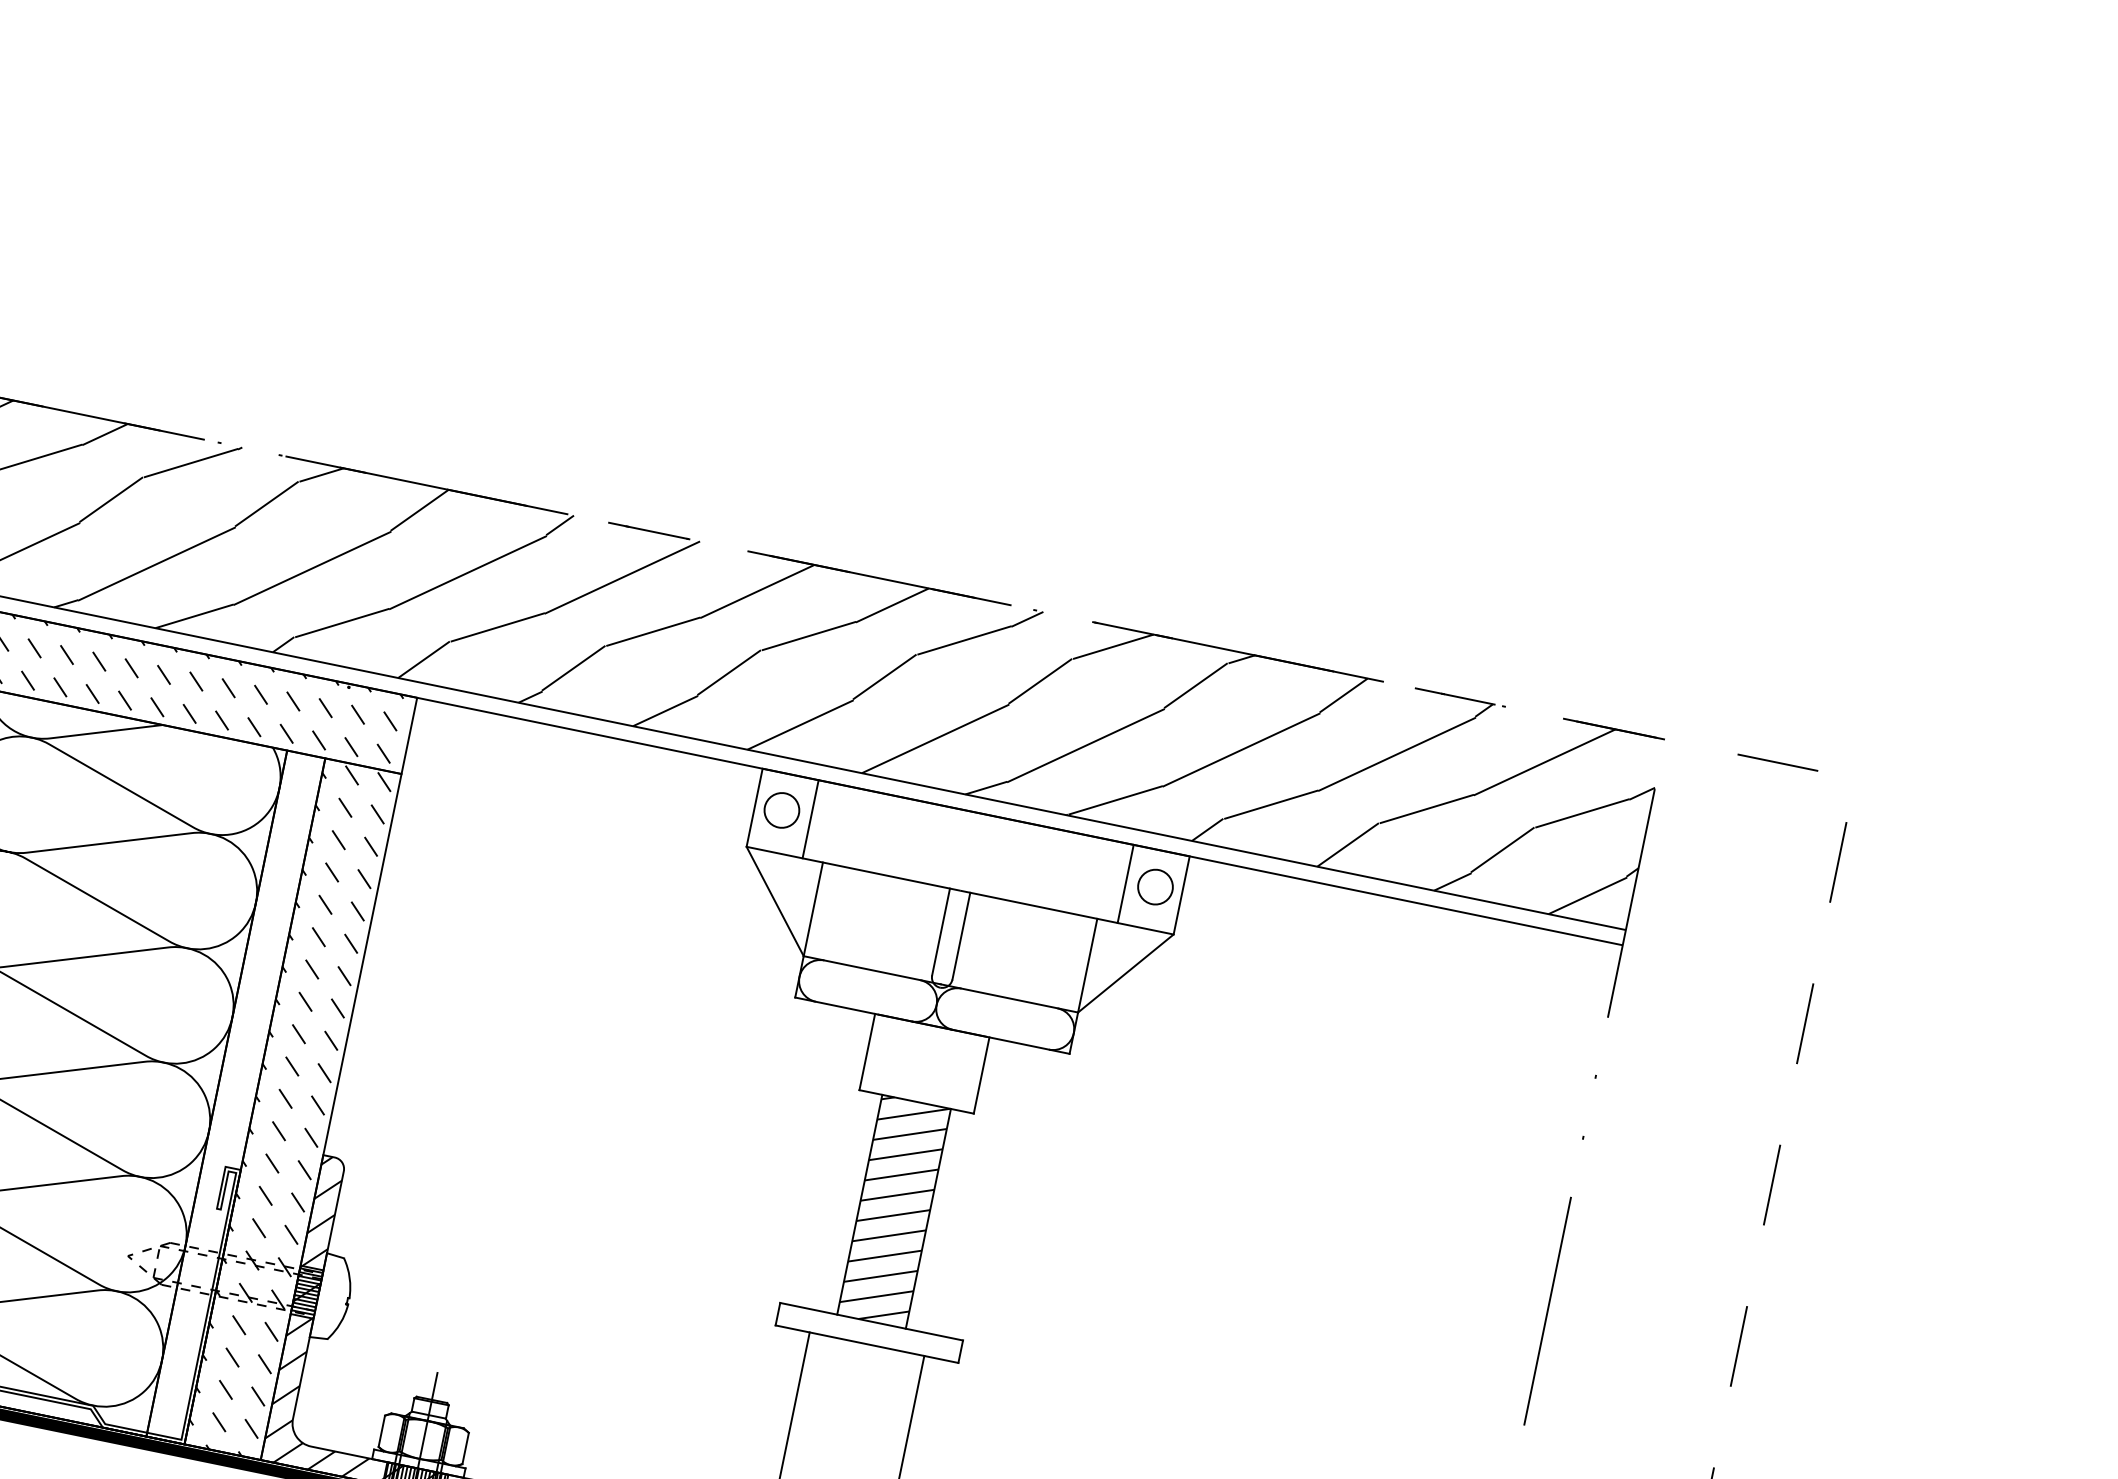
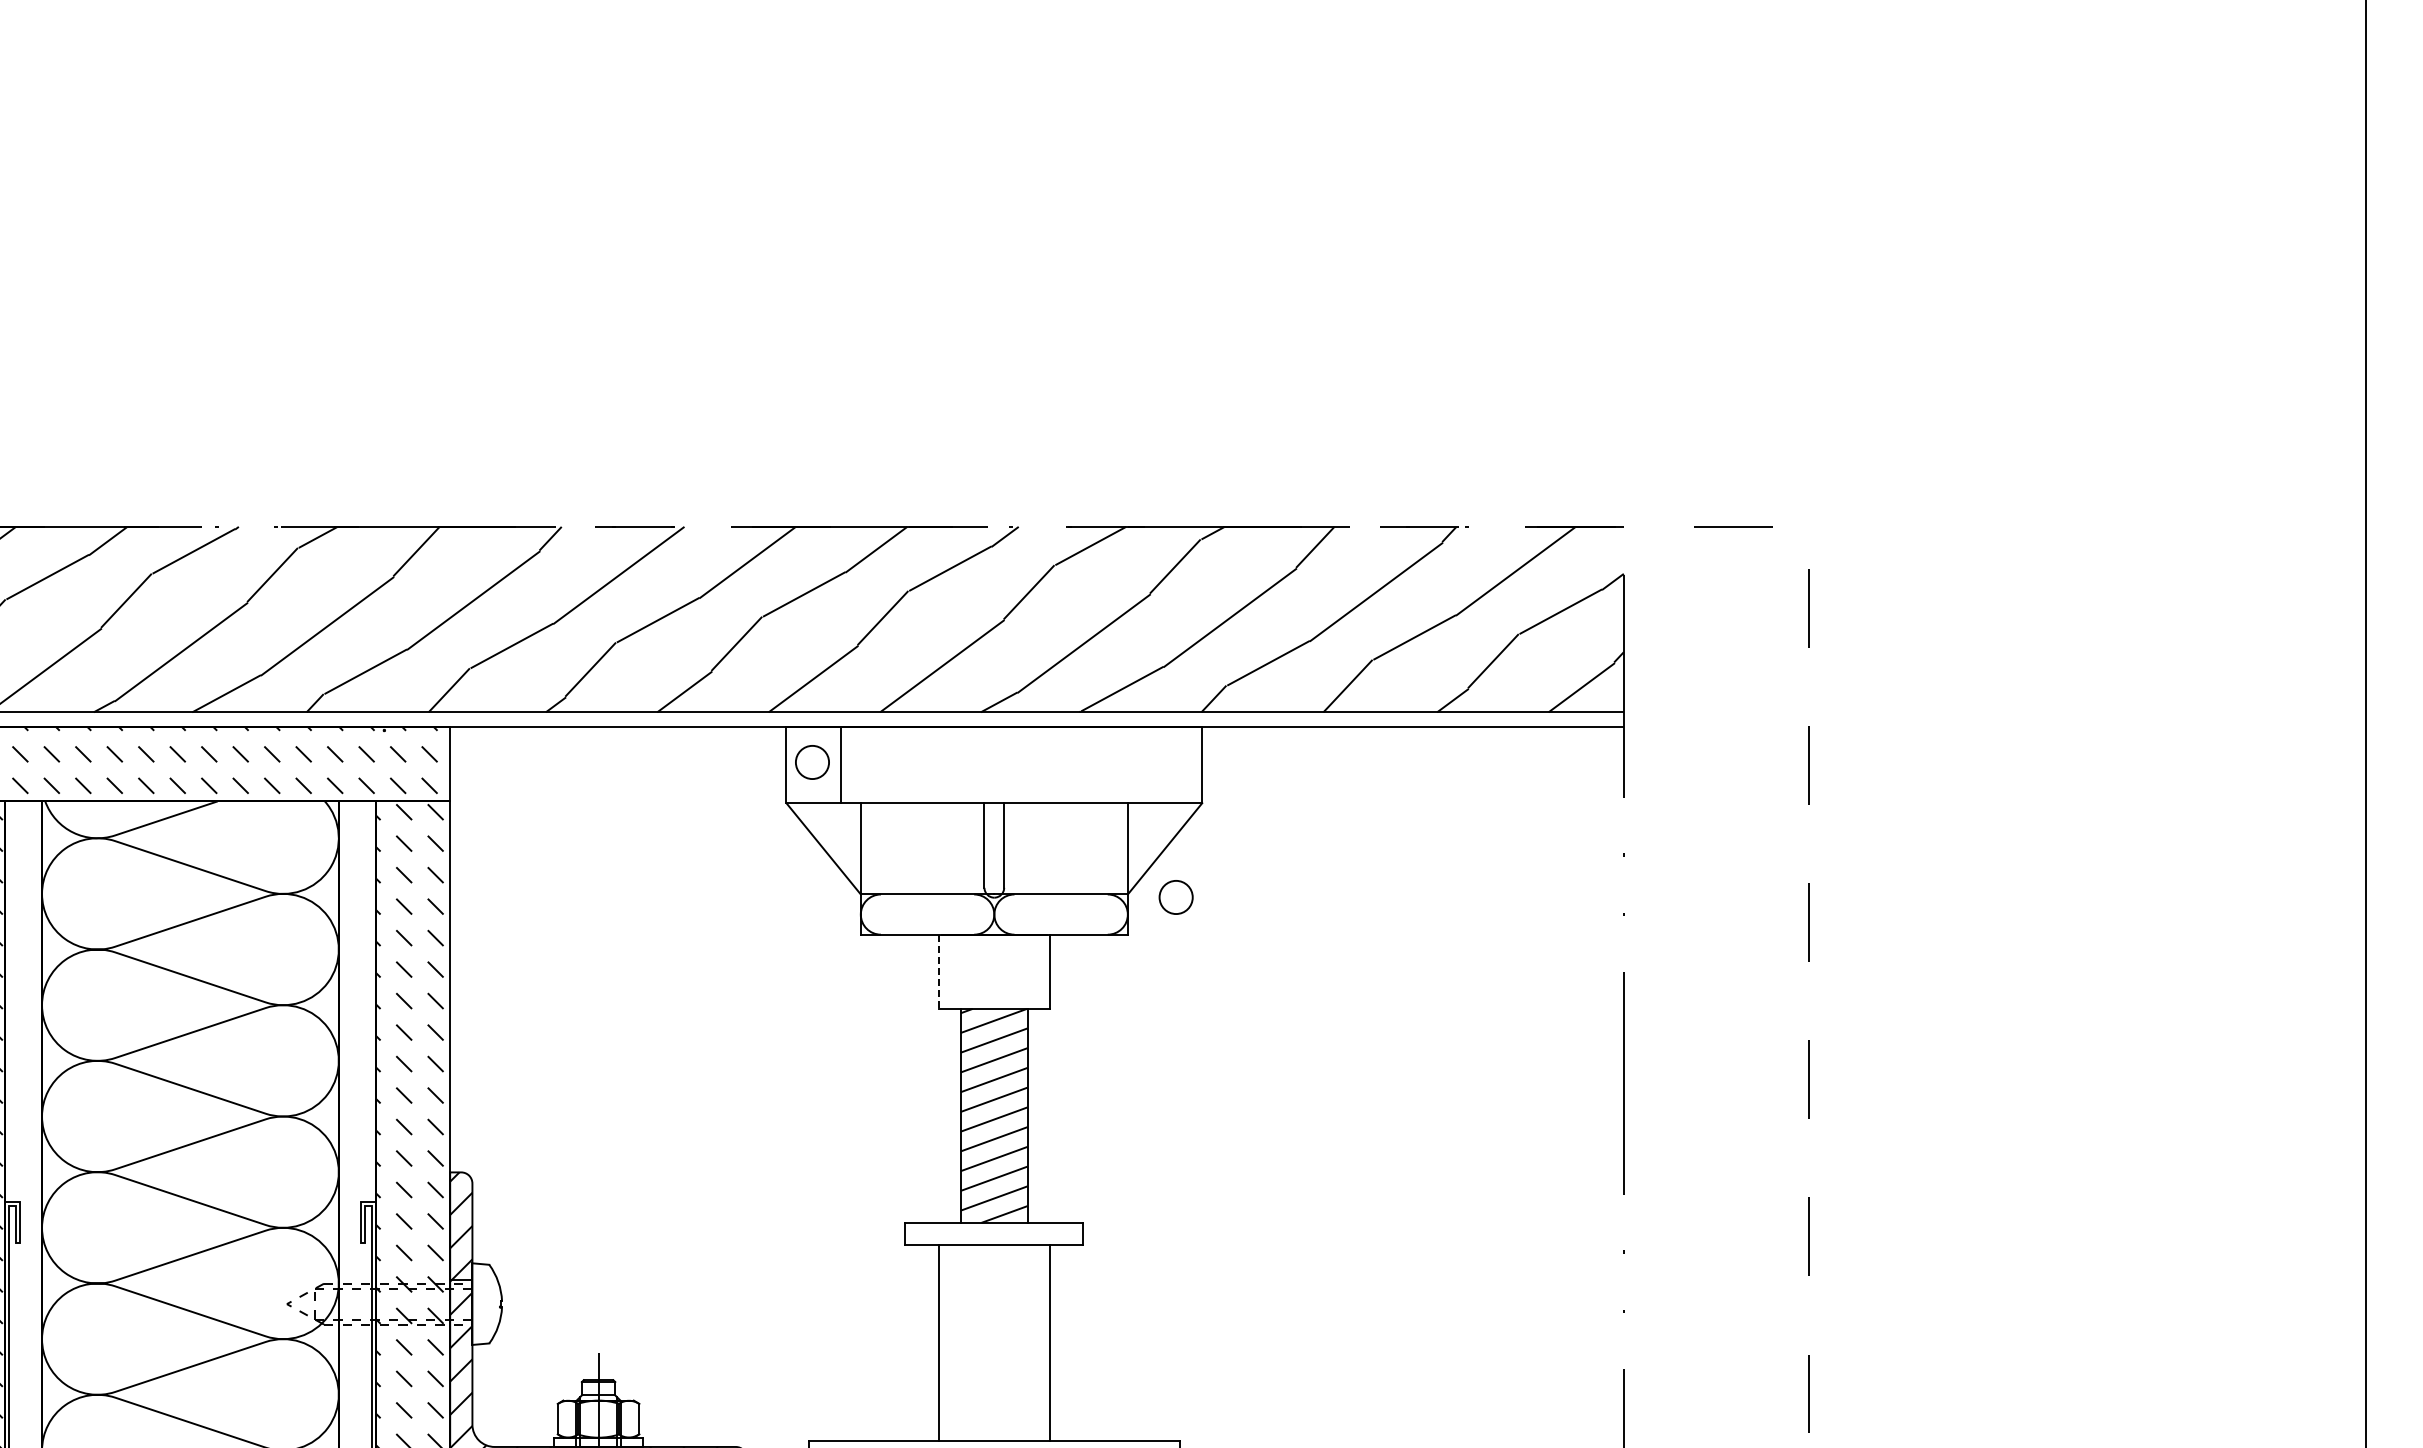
line: (1125, 884) -> (1147, 765), removed
circle: (1154, 887) -> (1175, 897), moved
line: (867, 1052) -> (938, 972), solid -> dashed
hatch: (307, 1293) -> (461, 1304), removed

